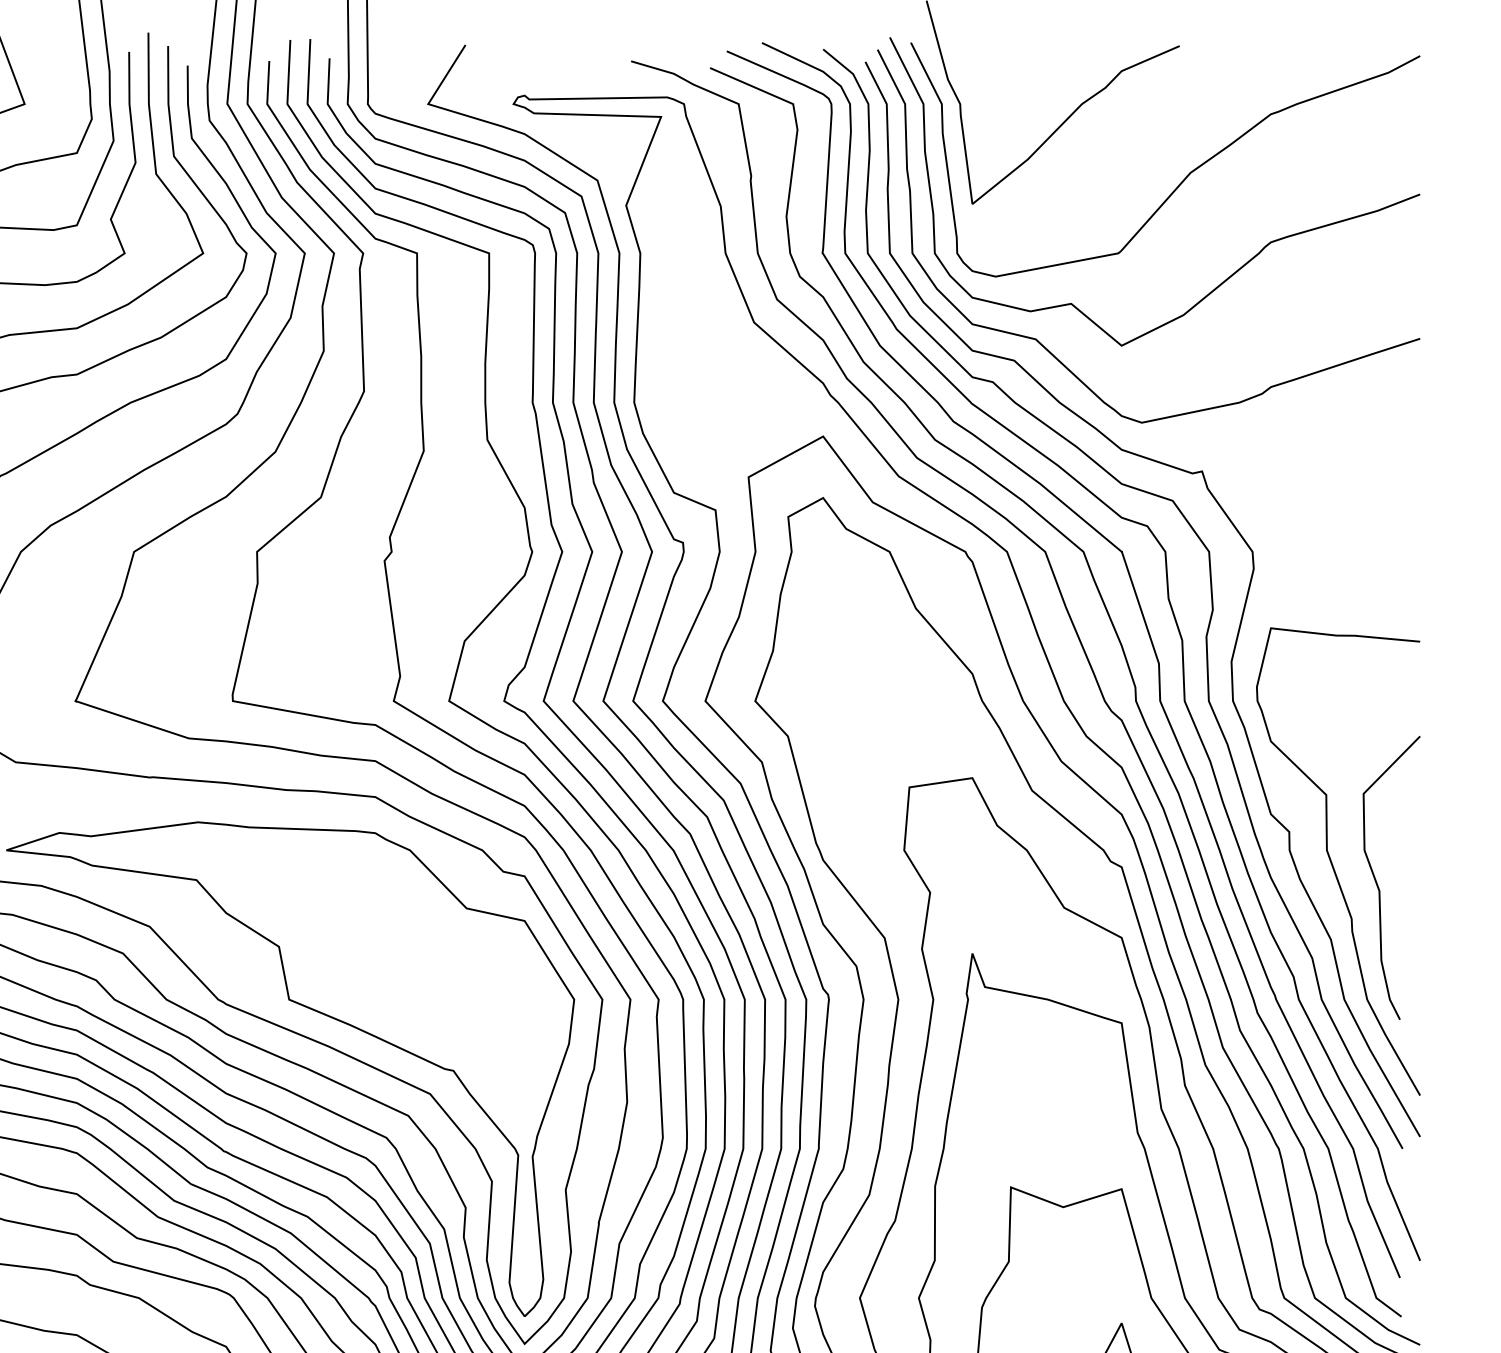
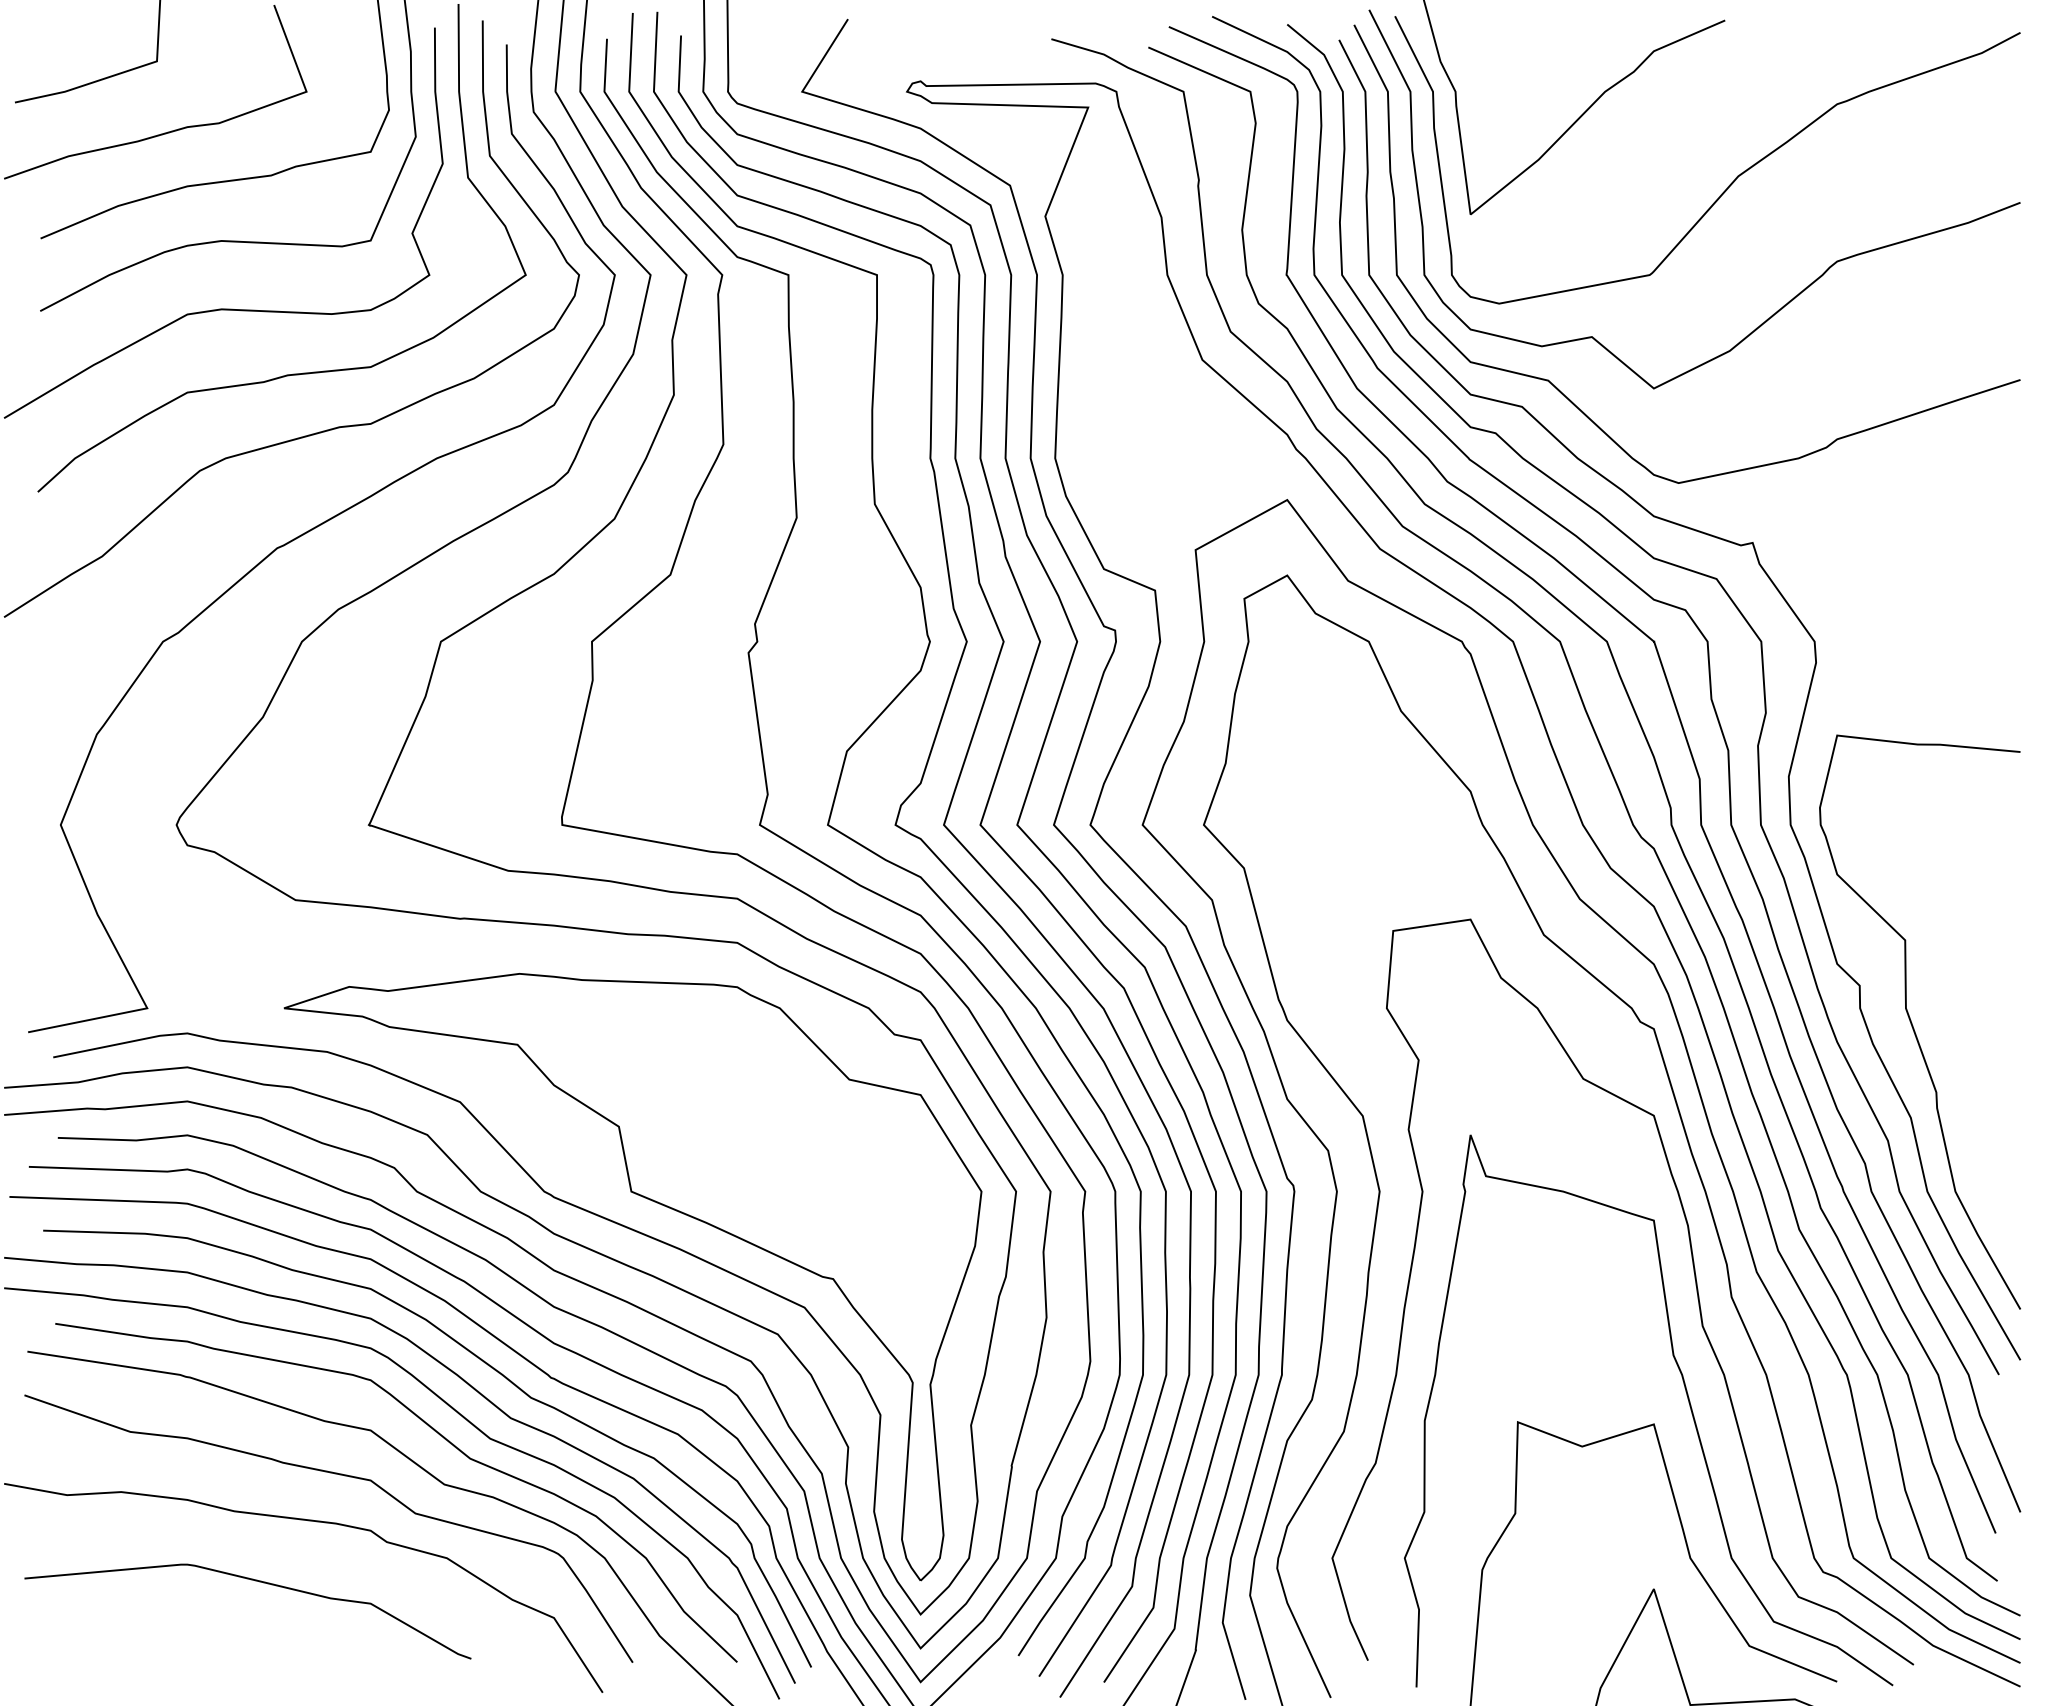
curve: (1377, 881) -> (1967, 1046), removed

